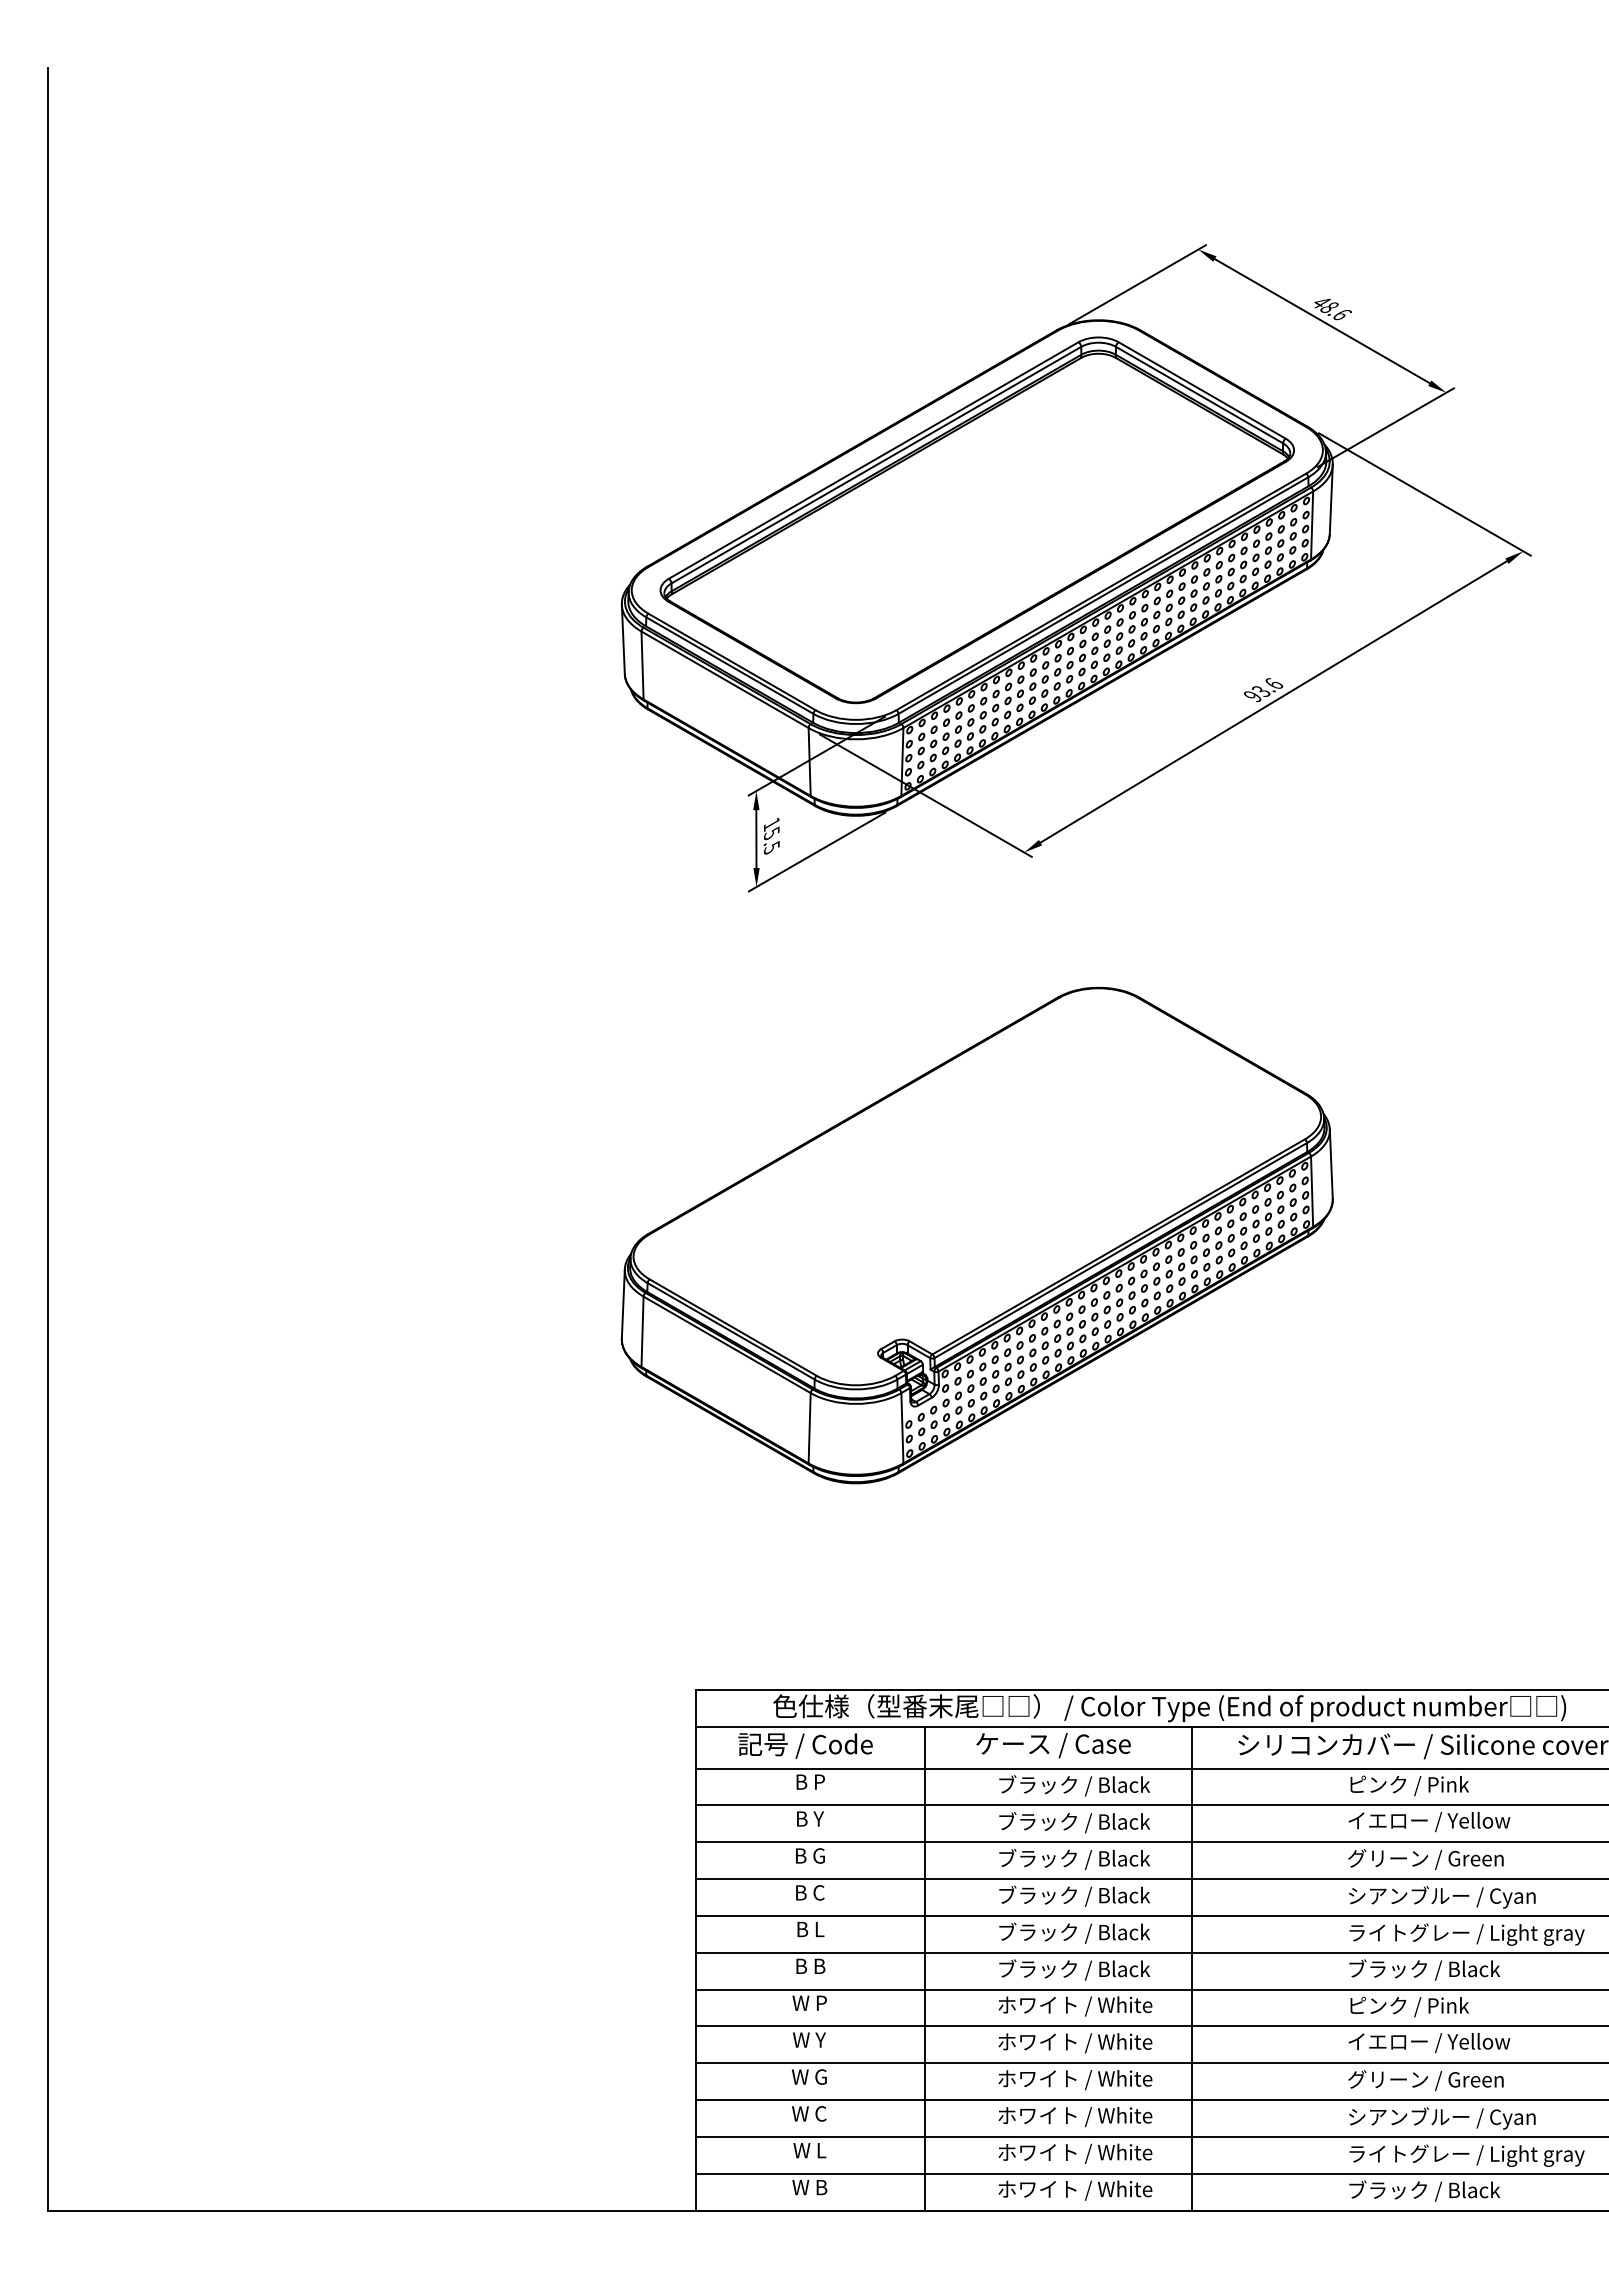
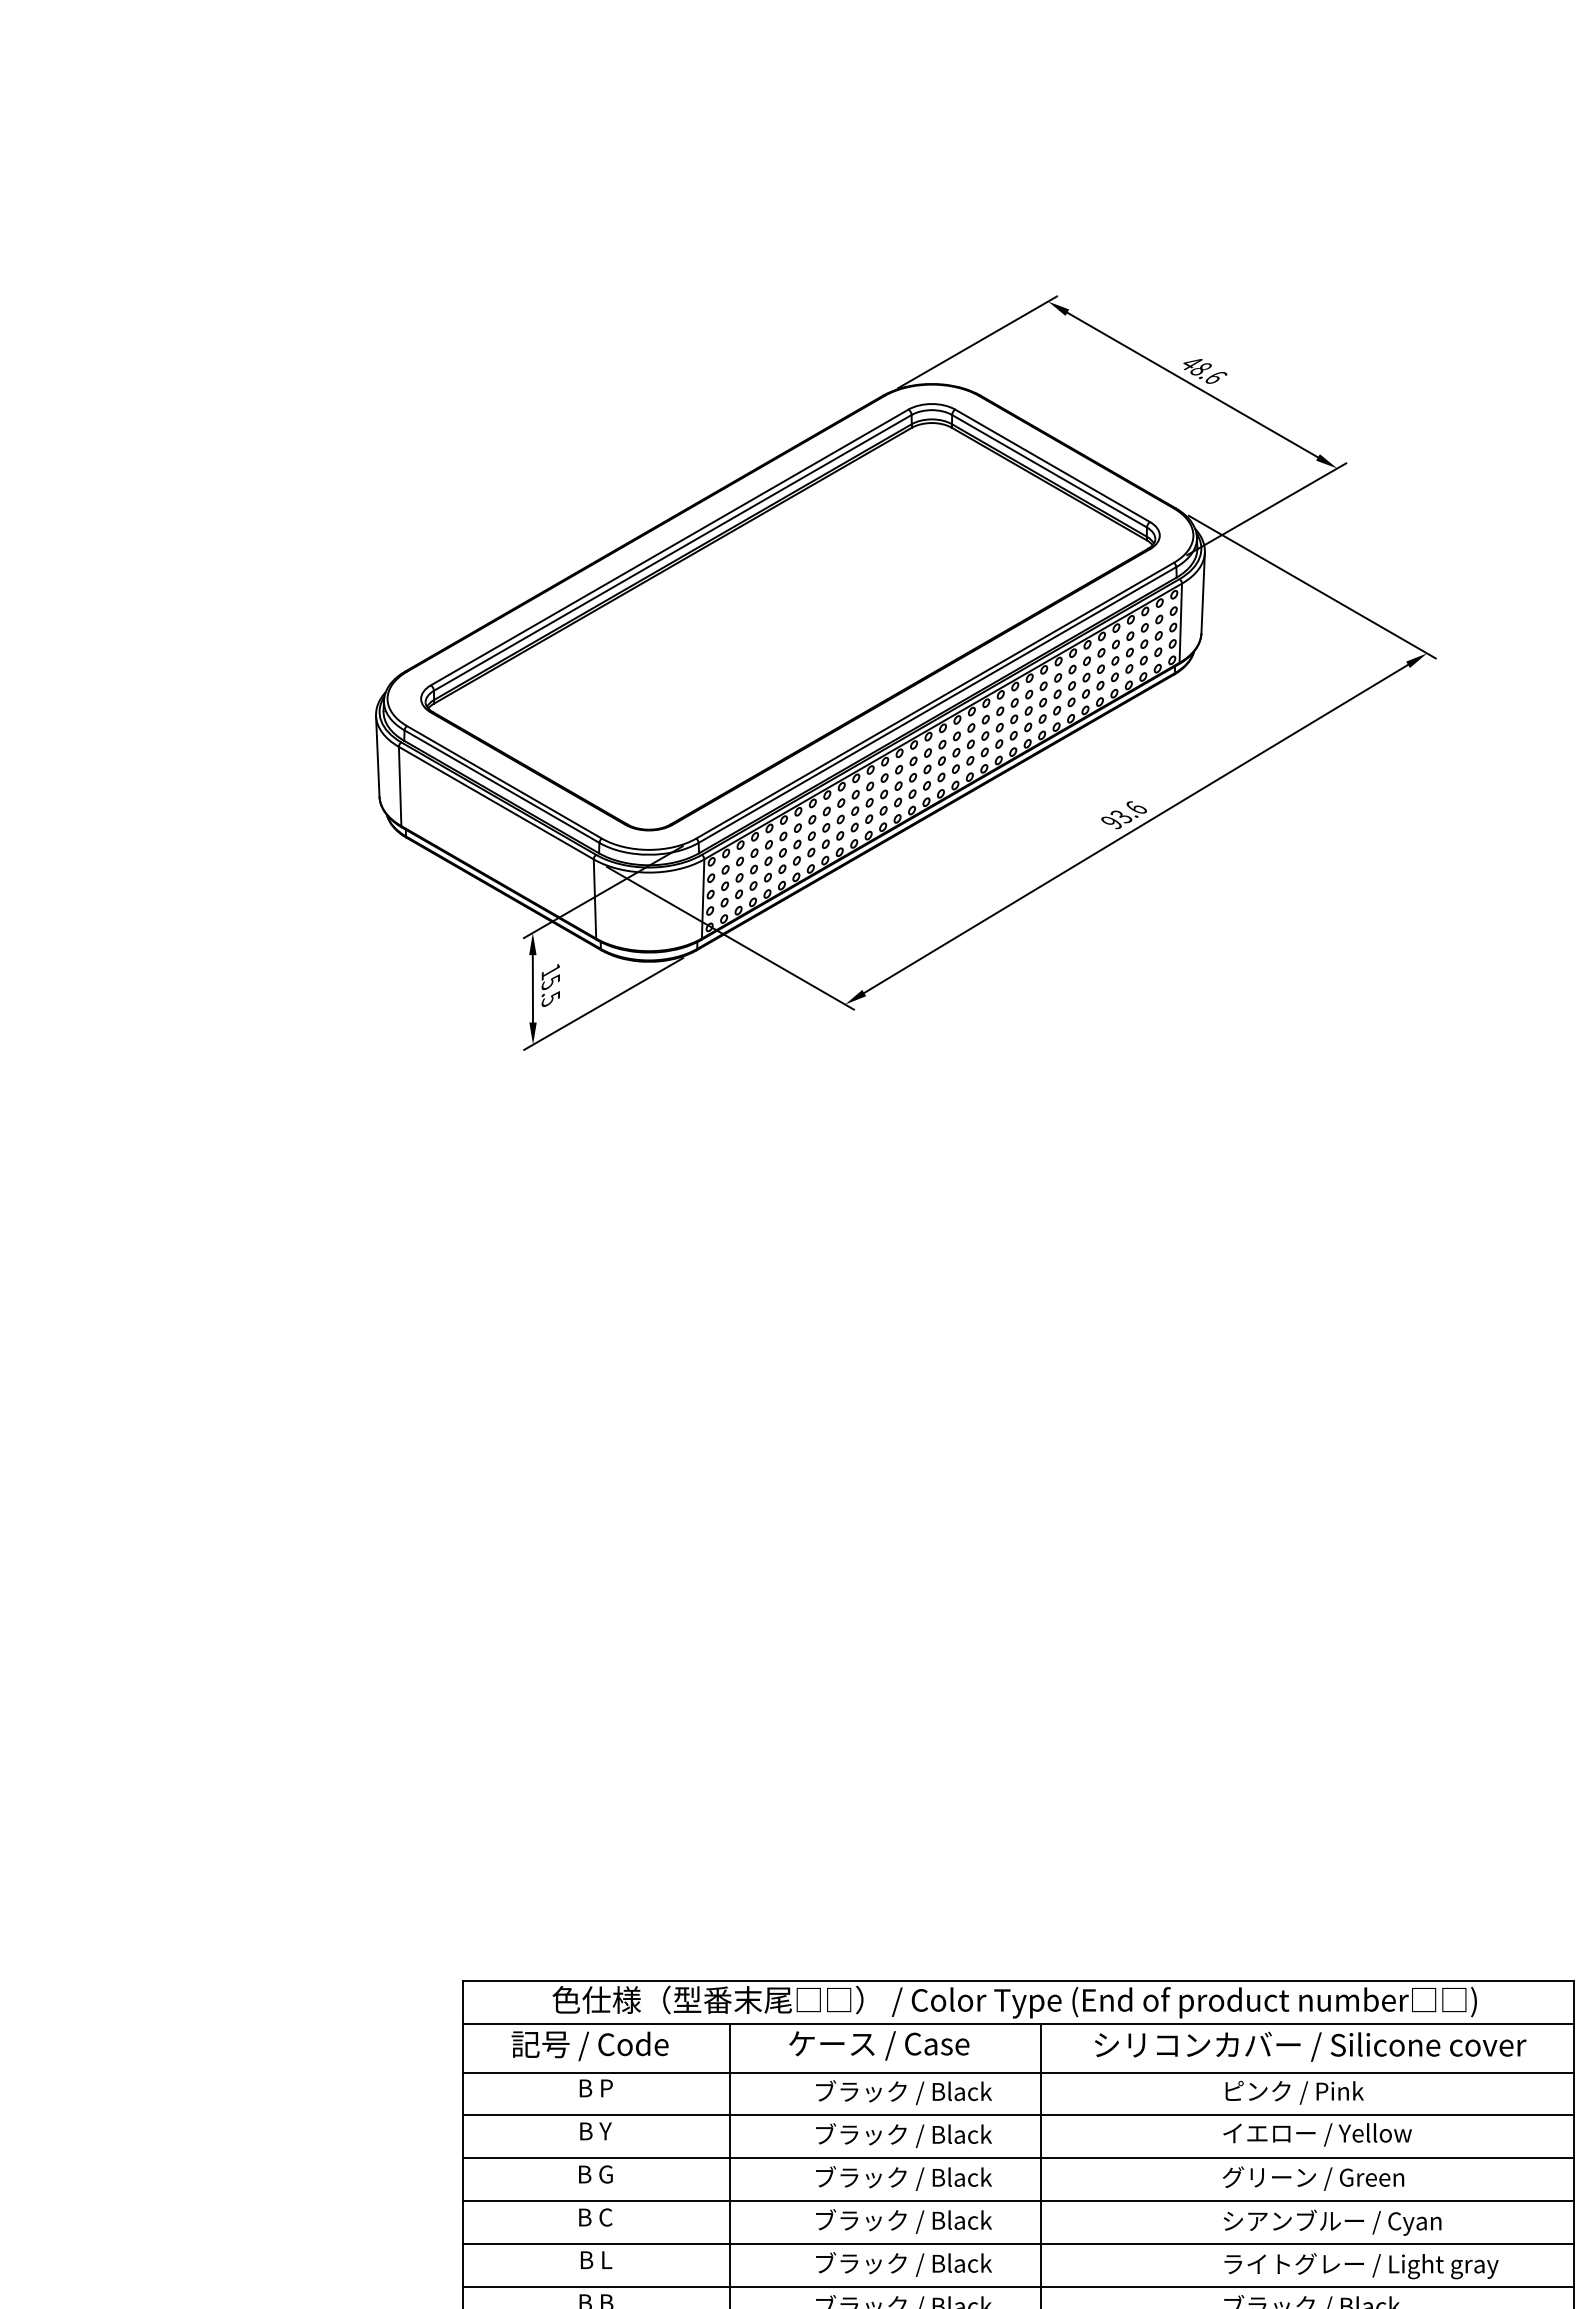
part: (976, 1235) -> (789, 1451), removed

